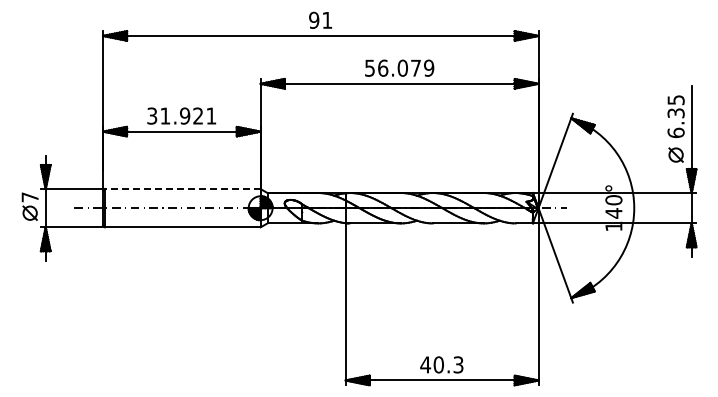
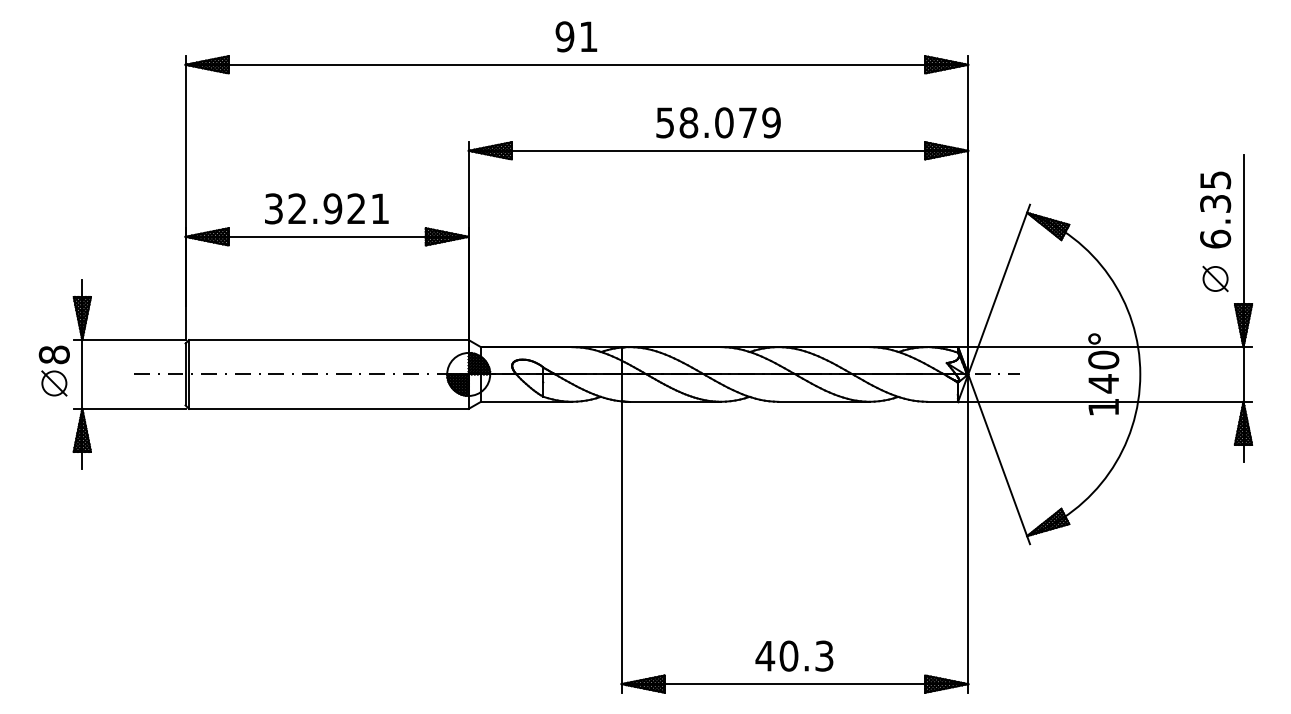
text: (383, 67) -> (689, 121), 56.079 -> 58.079
text: (165, 115) -> (297, 207), 31.921 -> 32.921
line: (182, 189) -> (328, 340), dashed -> solid
text: (29, 197) -> (53, 355), 7 -> 8

